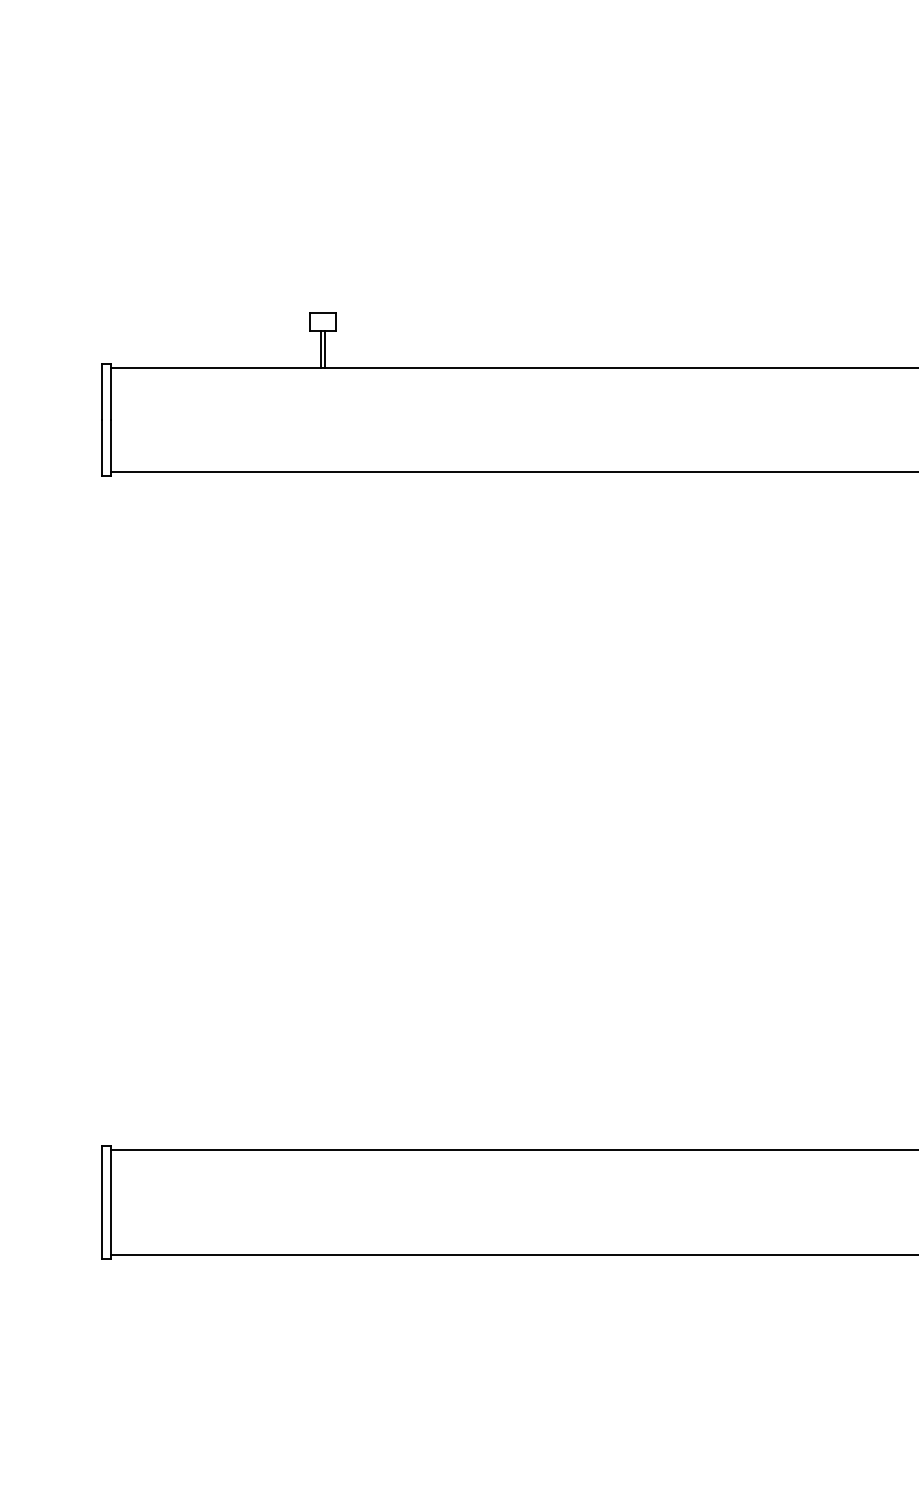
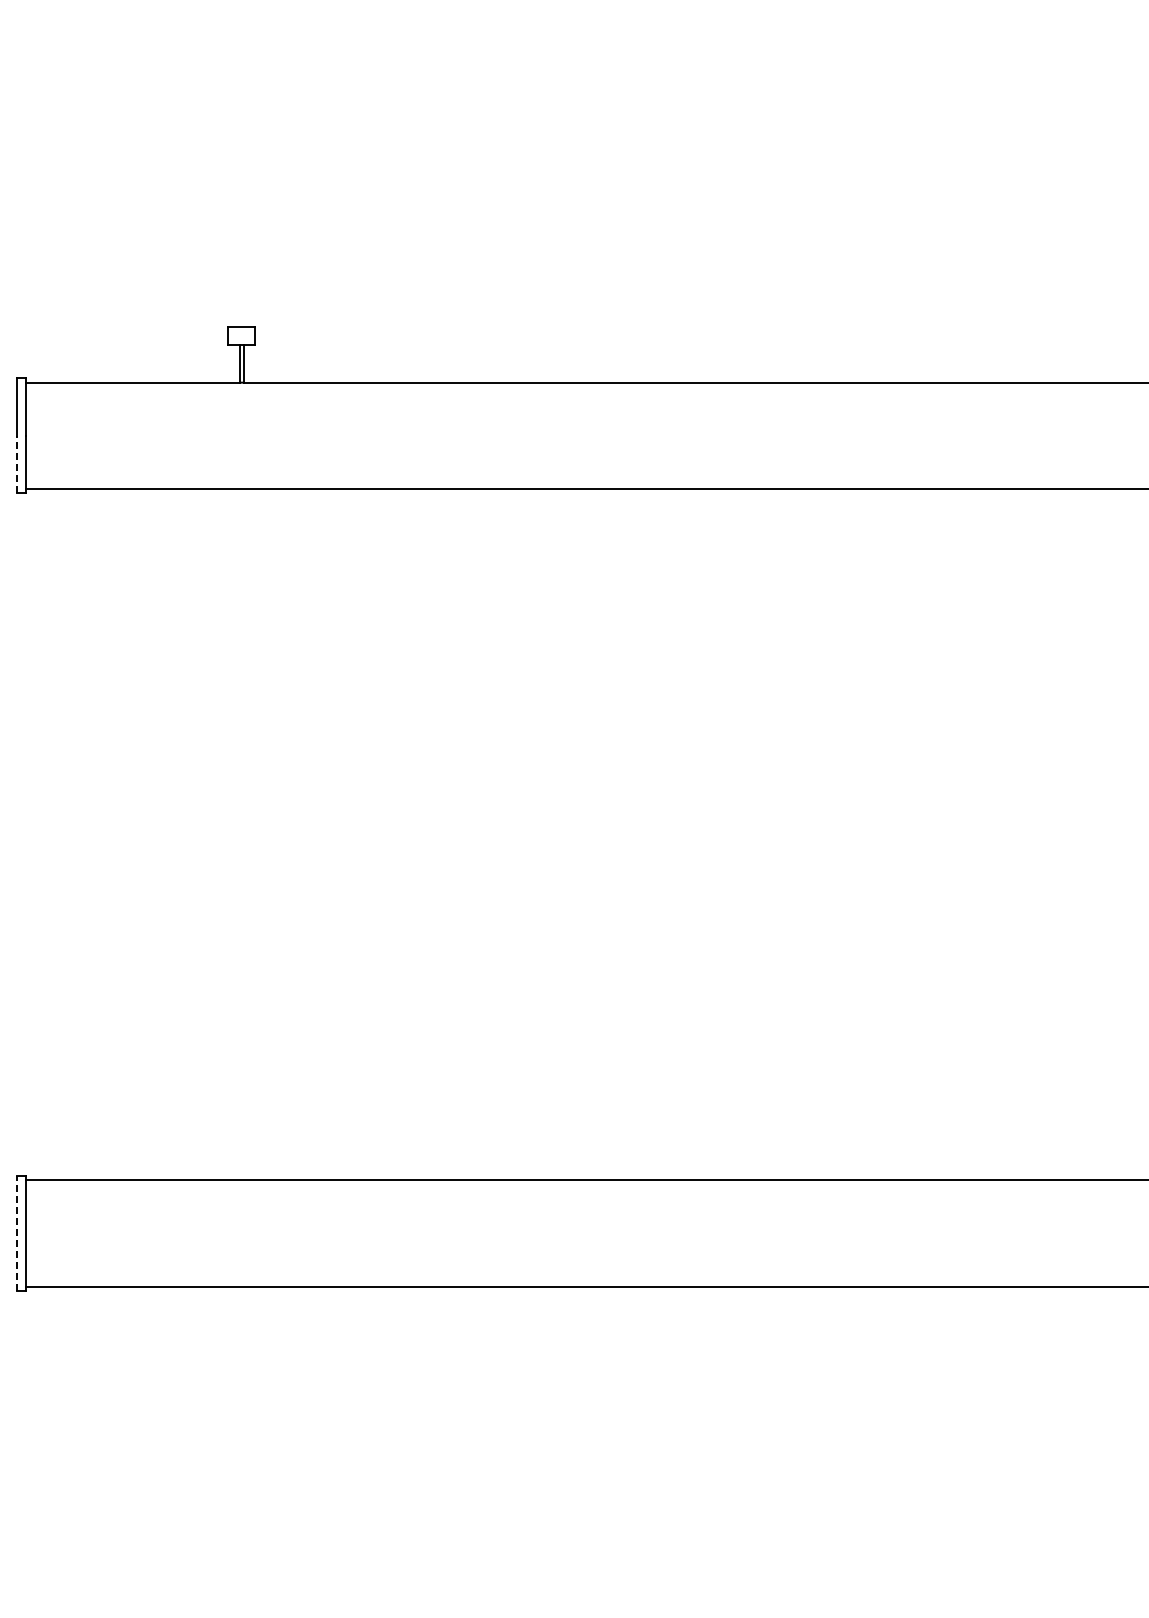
line: (102, 448) -> (16, 464), solid -> dashed
line: (102, 1202) -> (16, 1233), solid -> dashed

